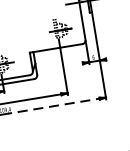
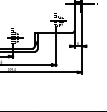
line: (56, 105) -> (47, 72), dashed -> solid

